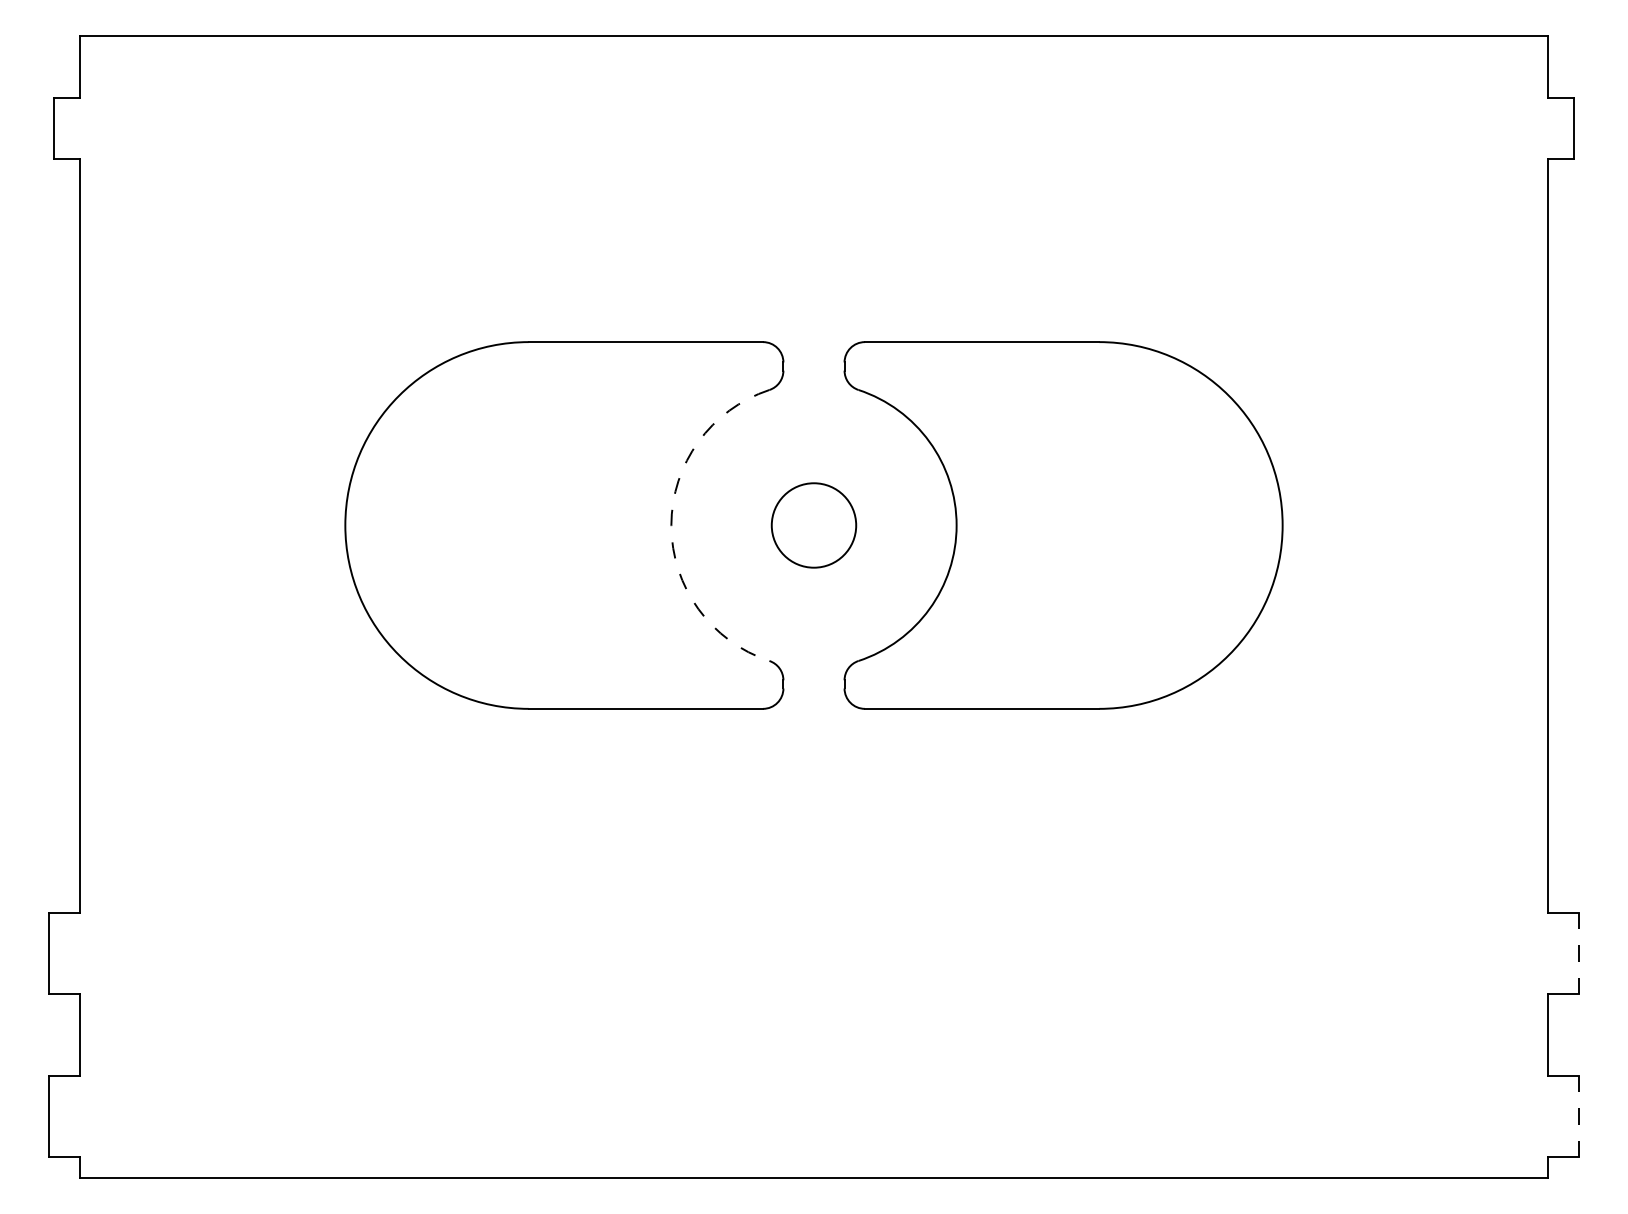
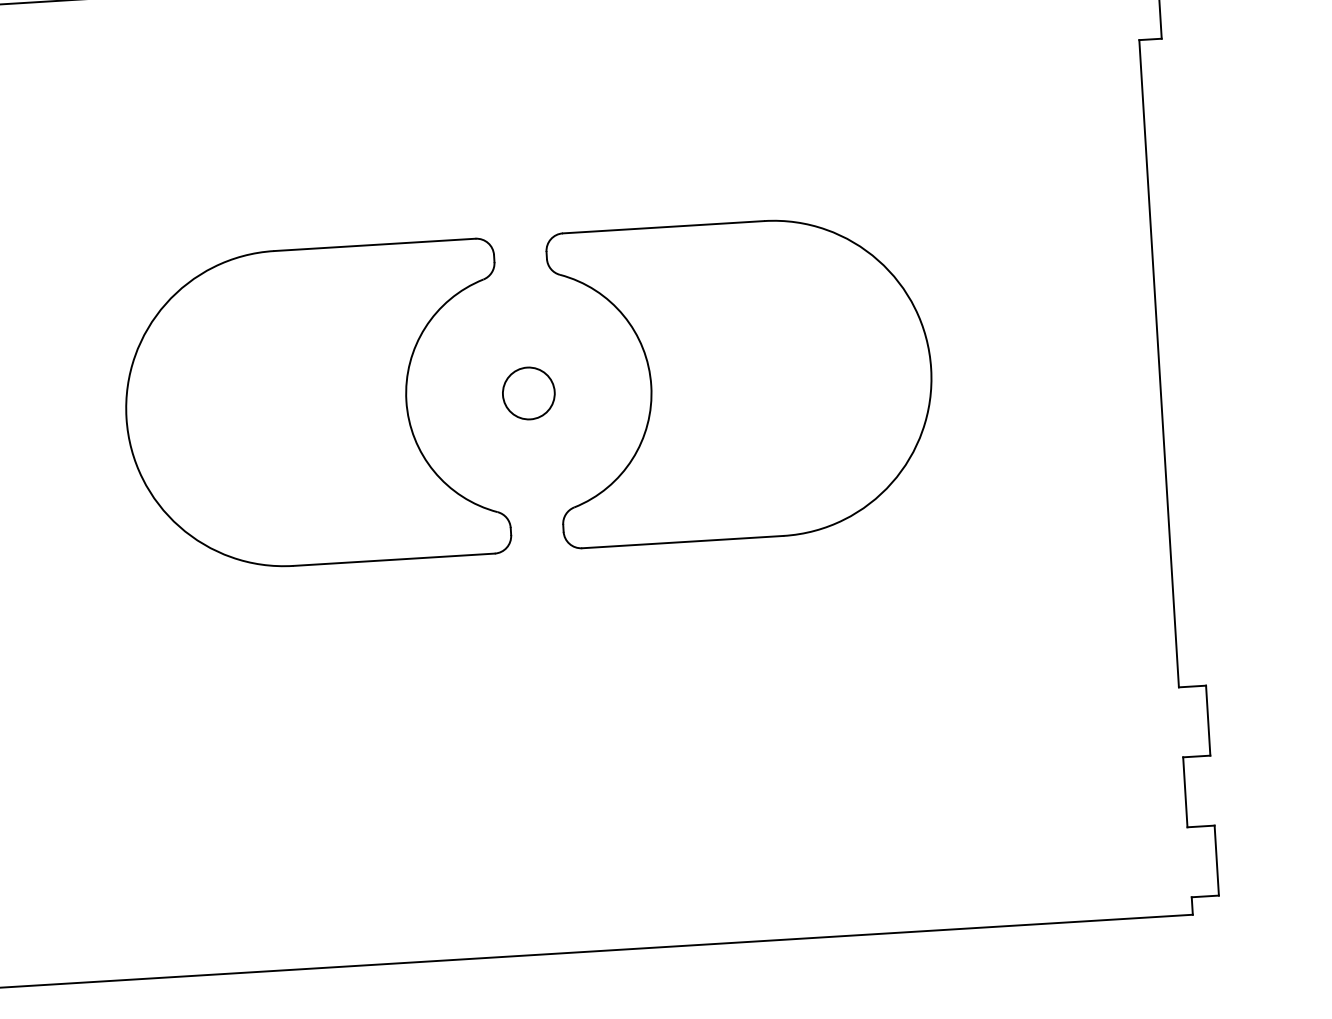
arc: (671, 525) -> (406, 400), dashed -> solid
circle: (813, 525) -> (528, 393), size x0.71
line: (1579, 953) -> (1208, 720), dashed -> solid
line: (1579, 1116) -> (1217, 860), dashed -> solid

